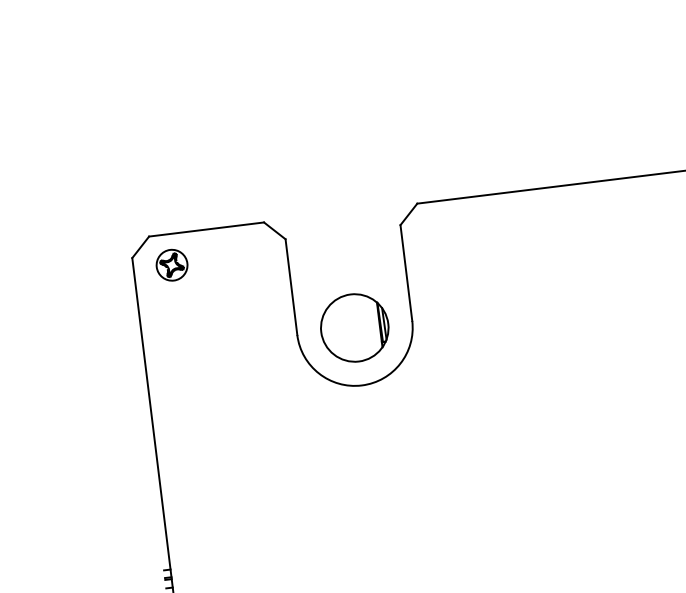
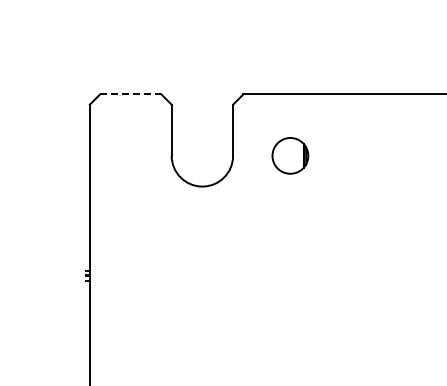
line: (206, 229) -> (130, 94), solid -> dashed
part: (172, 266) -> (110, 111), removed
part: (354, 327) -> (290, 155), moved

